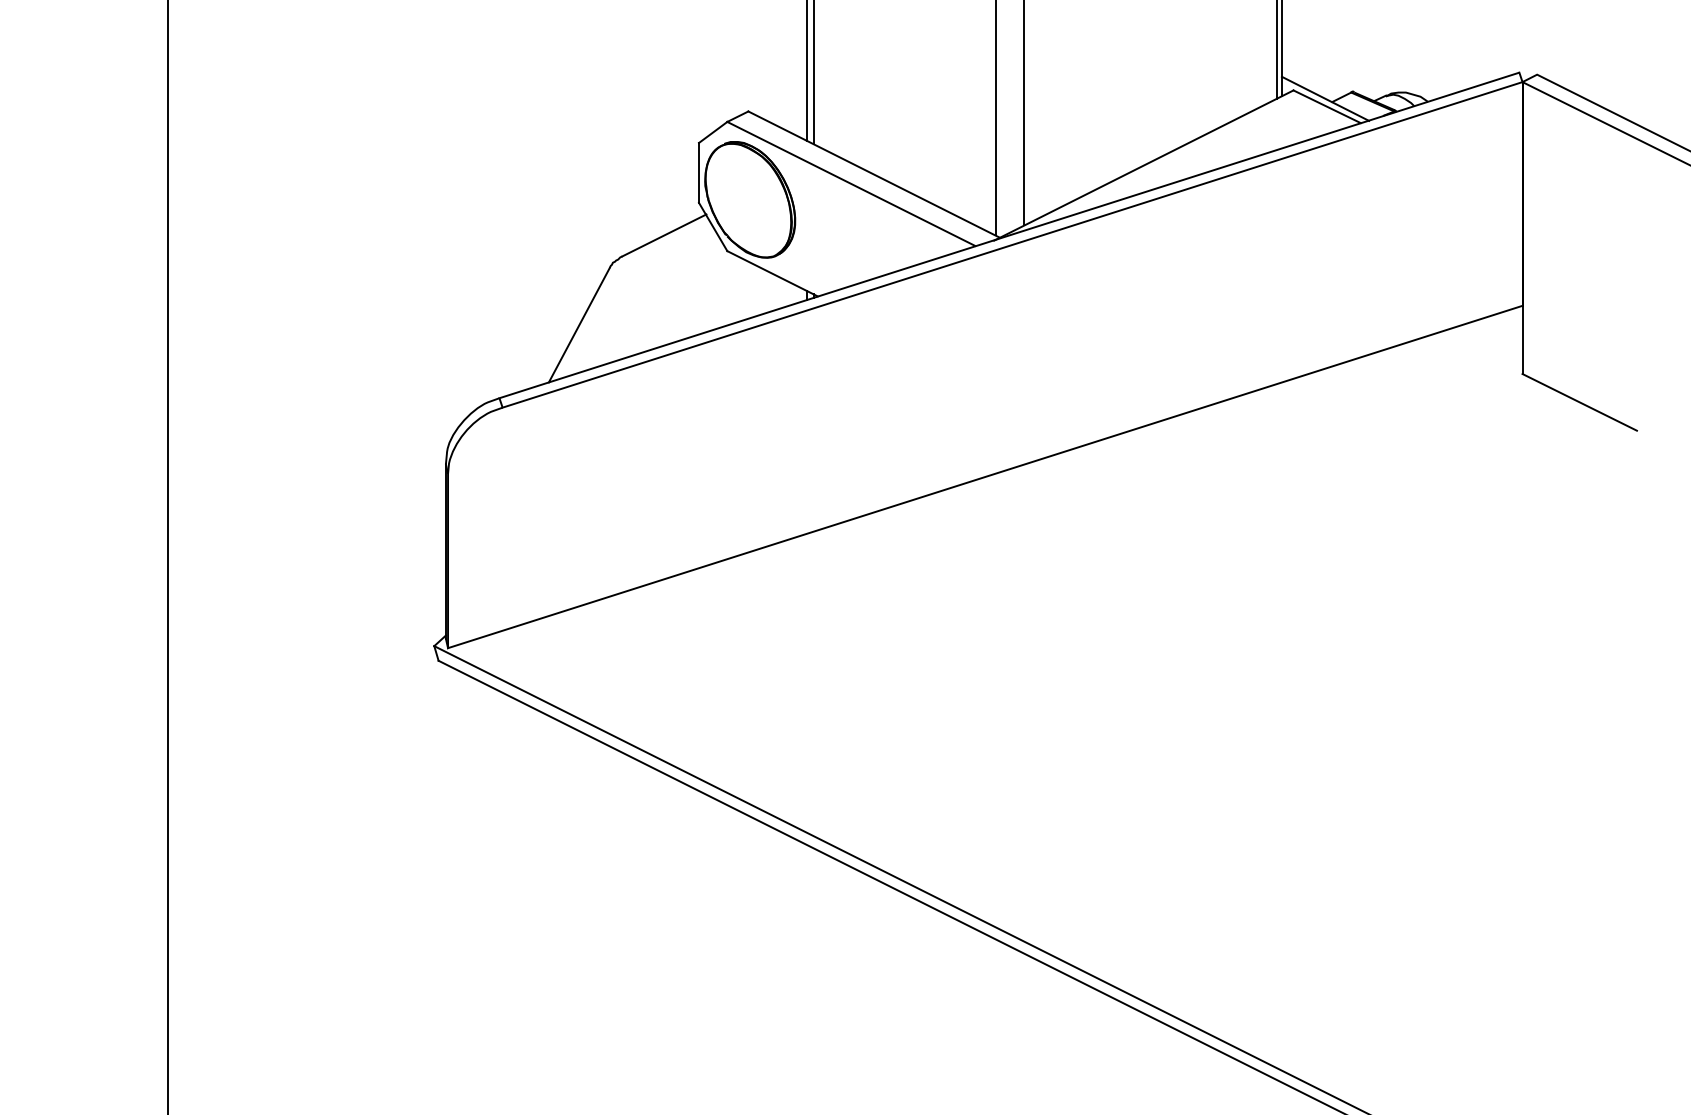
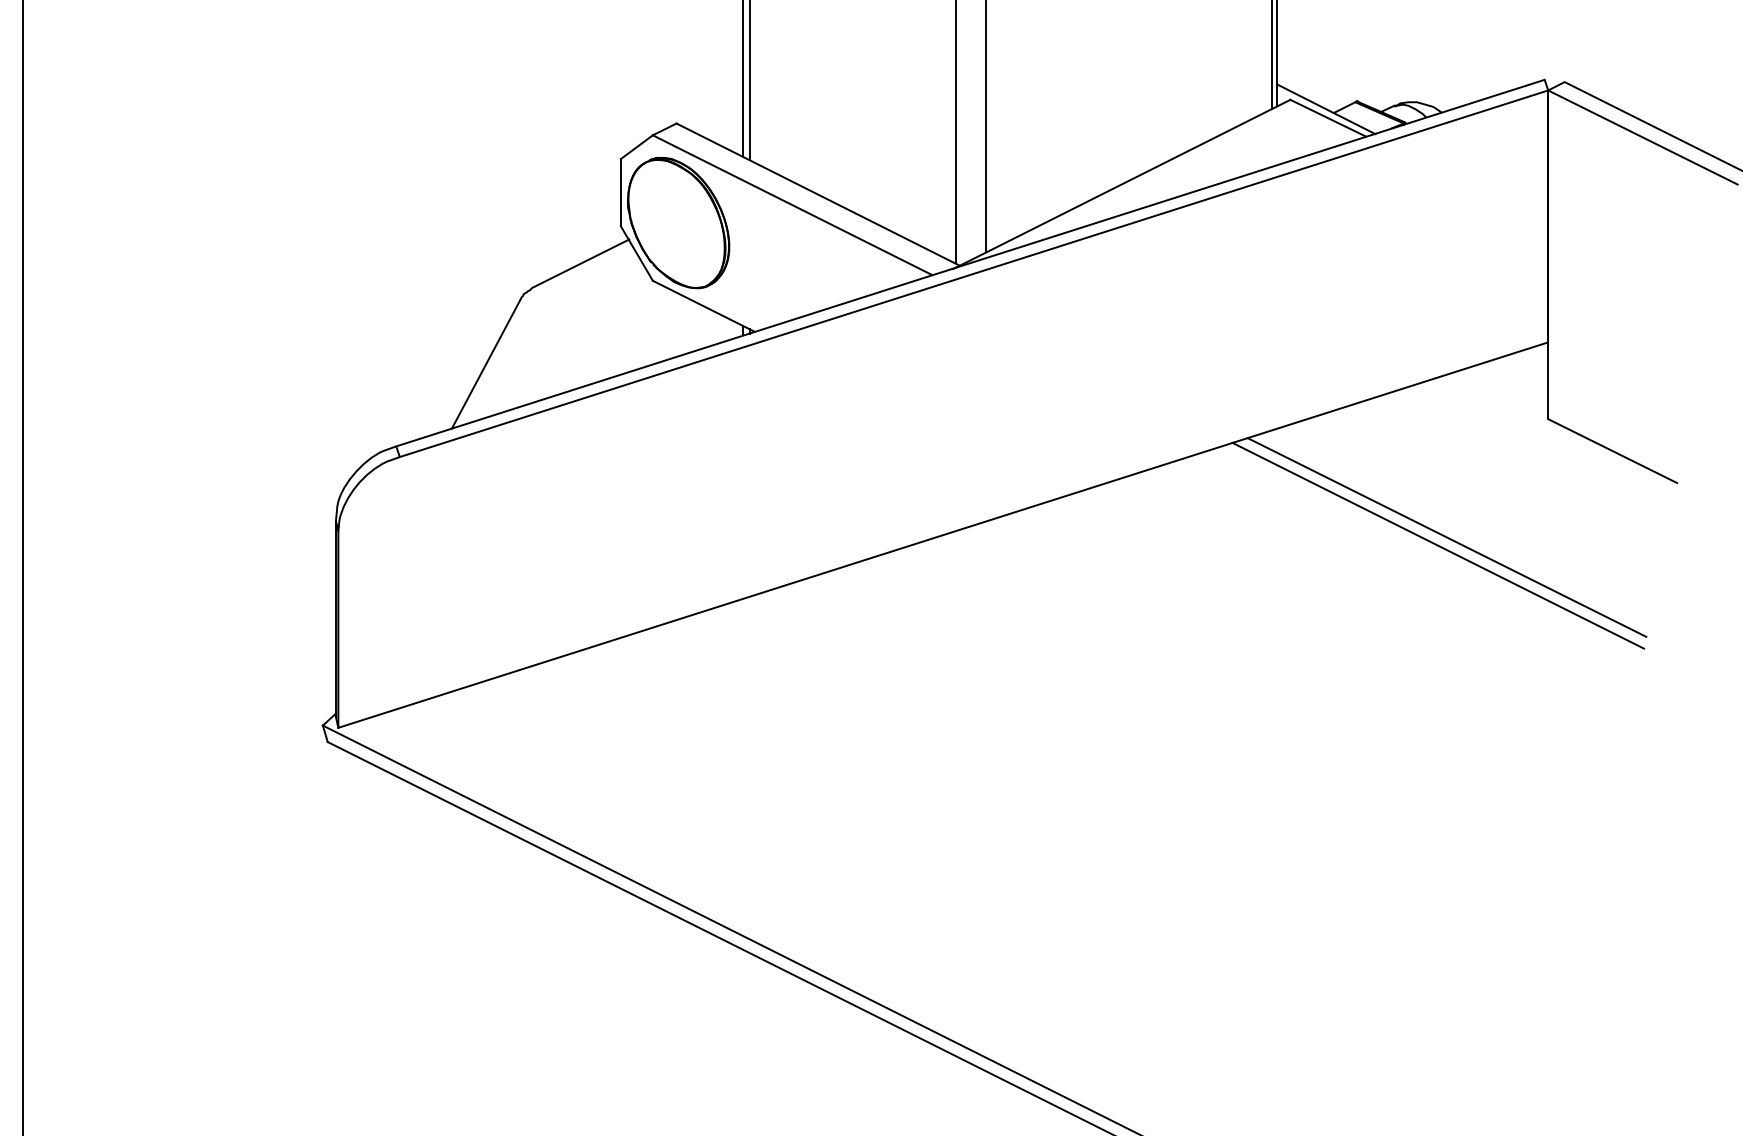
line: (1432, 478) -> (1446, 536), added
line: (1424, 486) -> (1437, 545), added

